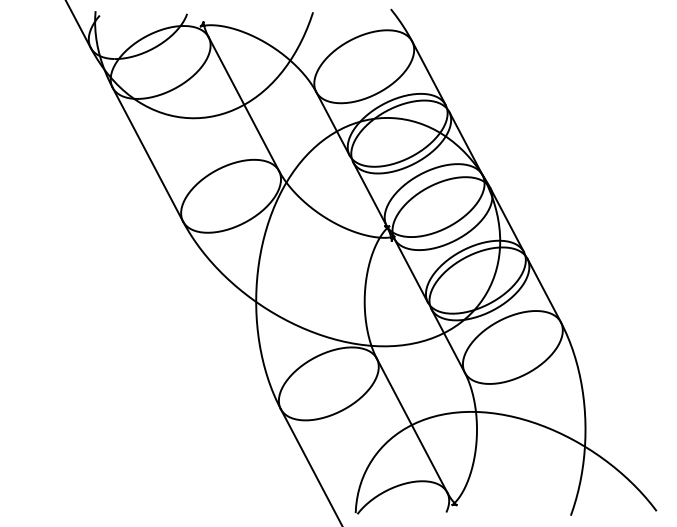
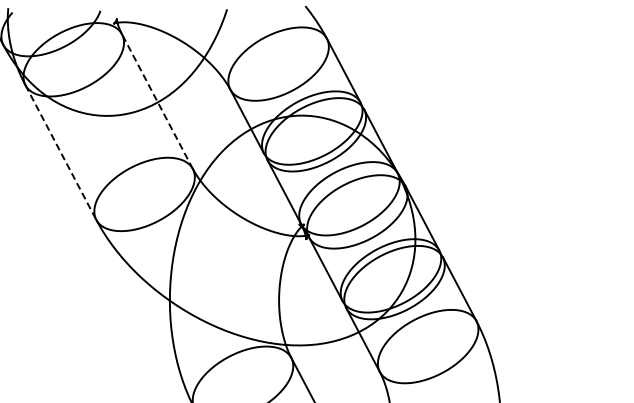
line: (243, 104) -> (157, 102), solid -> dashed
line: (147, 154) -> (60, 152), solid -> dashed

